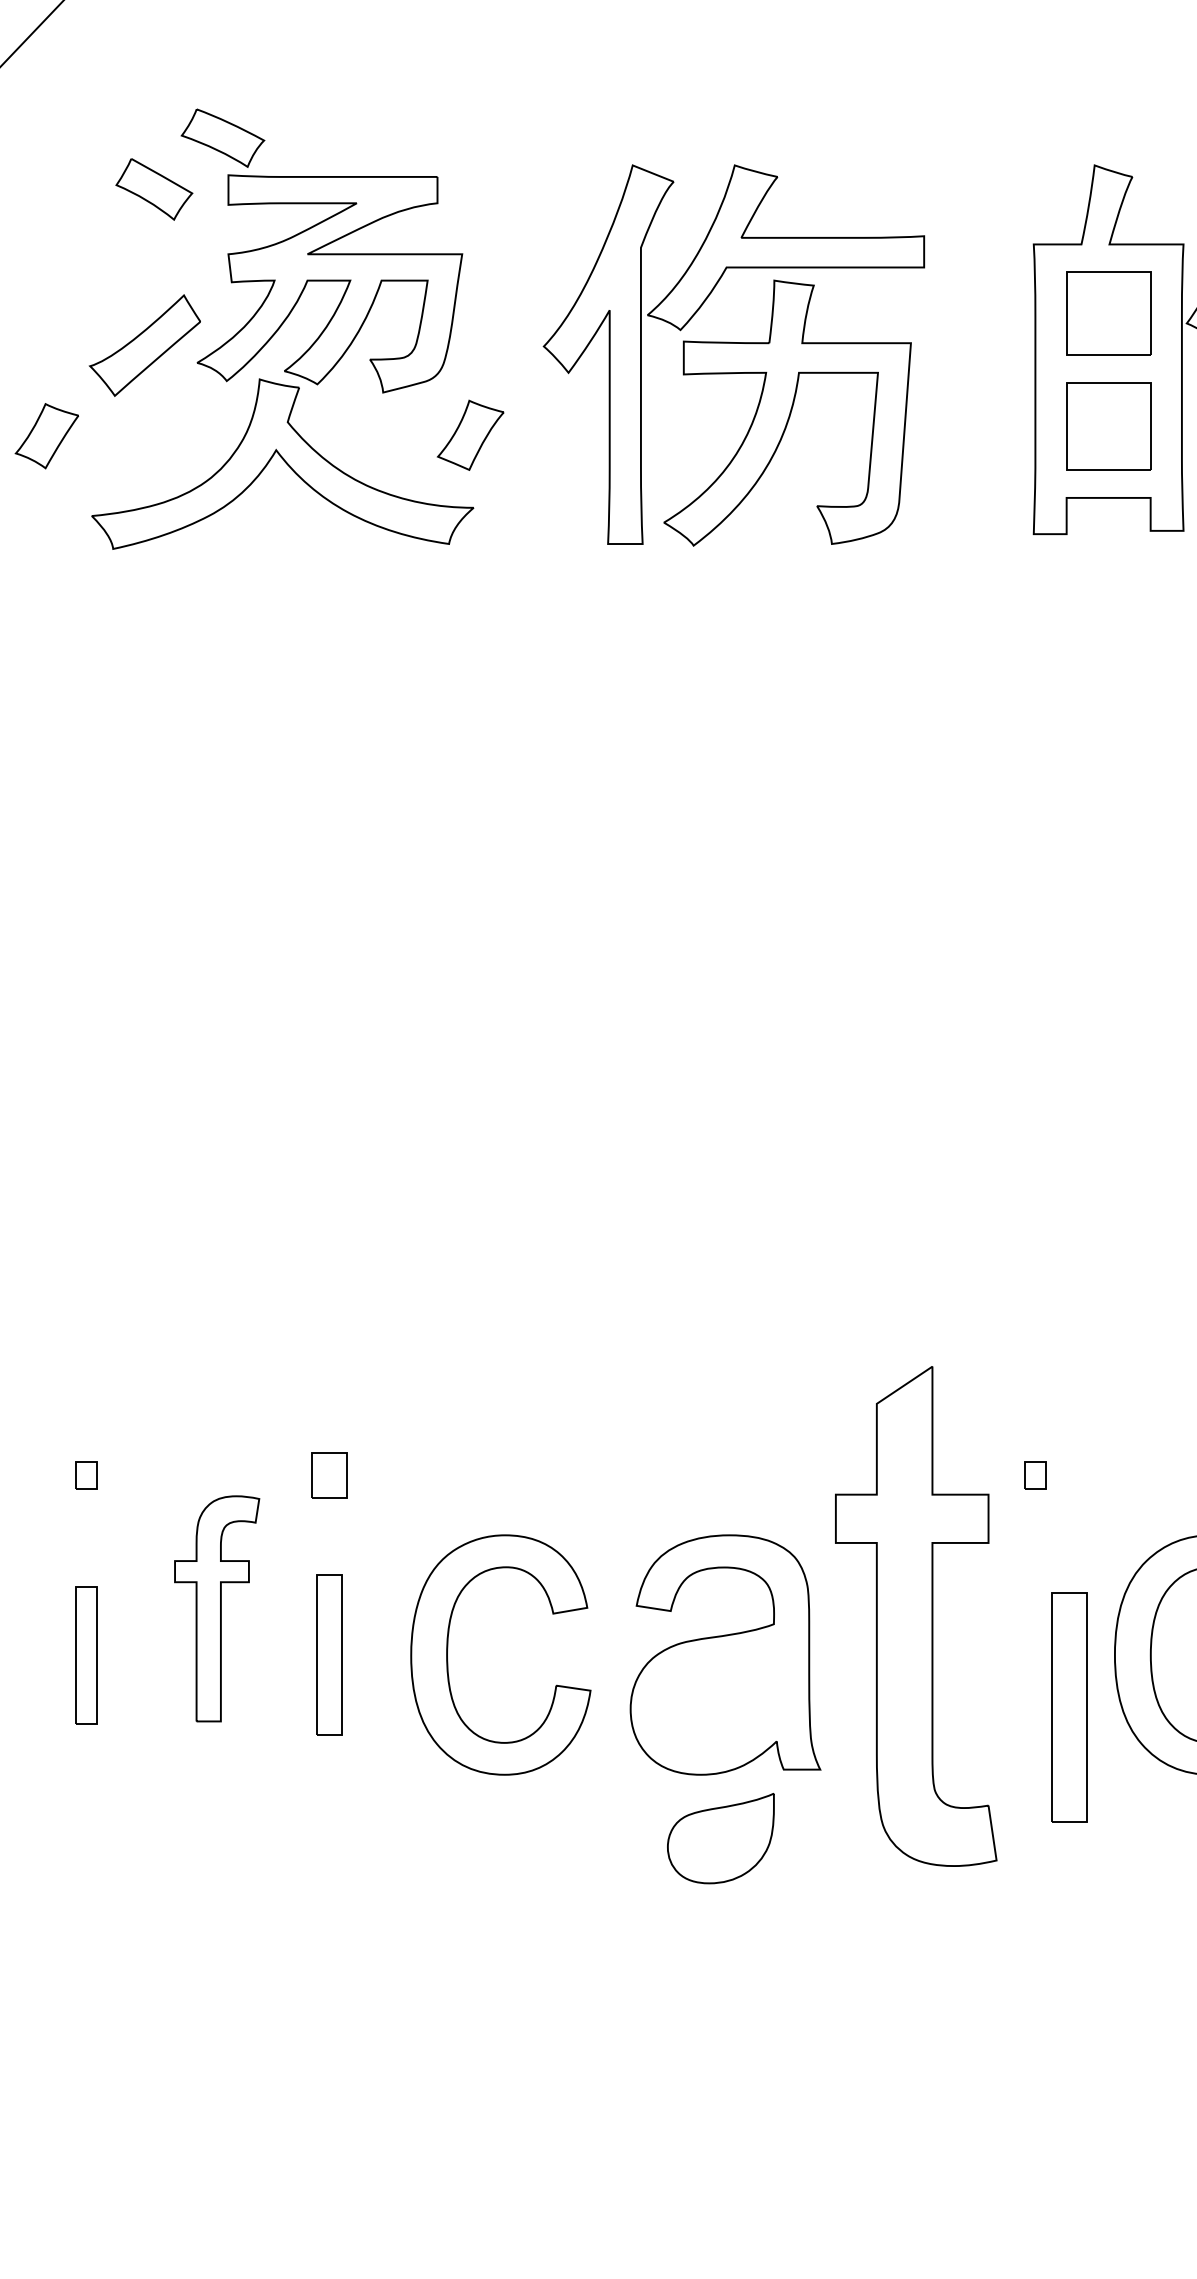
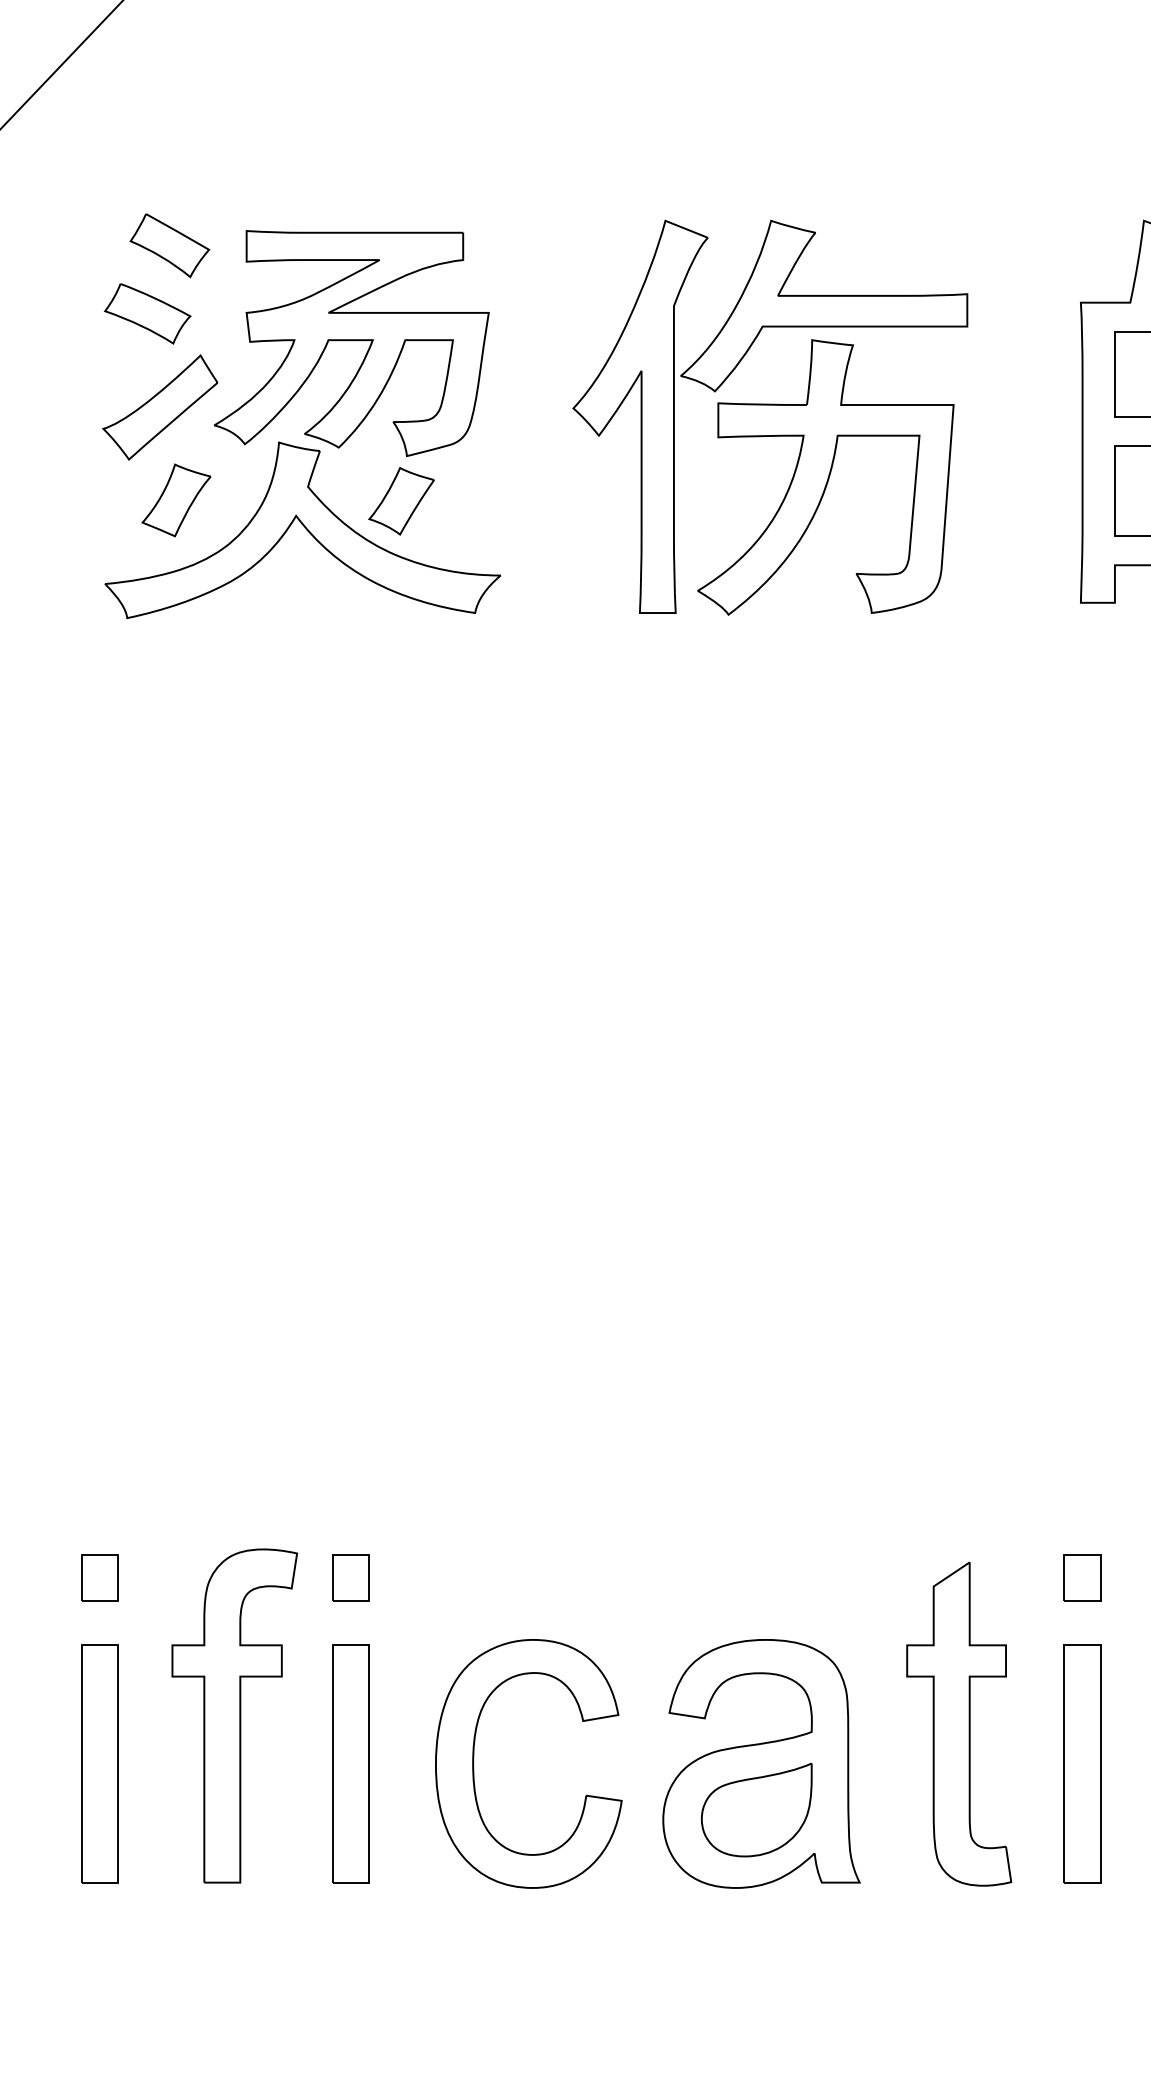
part: (222, 137) -> (147, 313), moved
part: (470, 434) -> (176, 499), moved
part: (46, 436) -> (401, 501), moved
part: (86, 1475) -> (99, 1577), size x1.67
part: (1035, 1475) -> (1082, 1577), size x1.67
part: (217, 1608) -> (235, 1715), size x1.43
part: (916, 1616) -> (959, 1724), size x0.62
part: (86, 1655) -> (99, 1764), size x1.67
part: (329, 1655) -> (351, 1764), size x1.43
part: (1069, 1707) -> (1082, 1764), moved
part: (720, 1838) -> (756, 1809), moved

